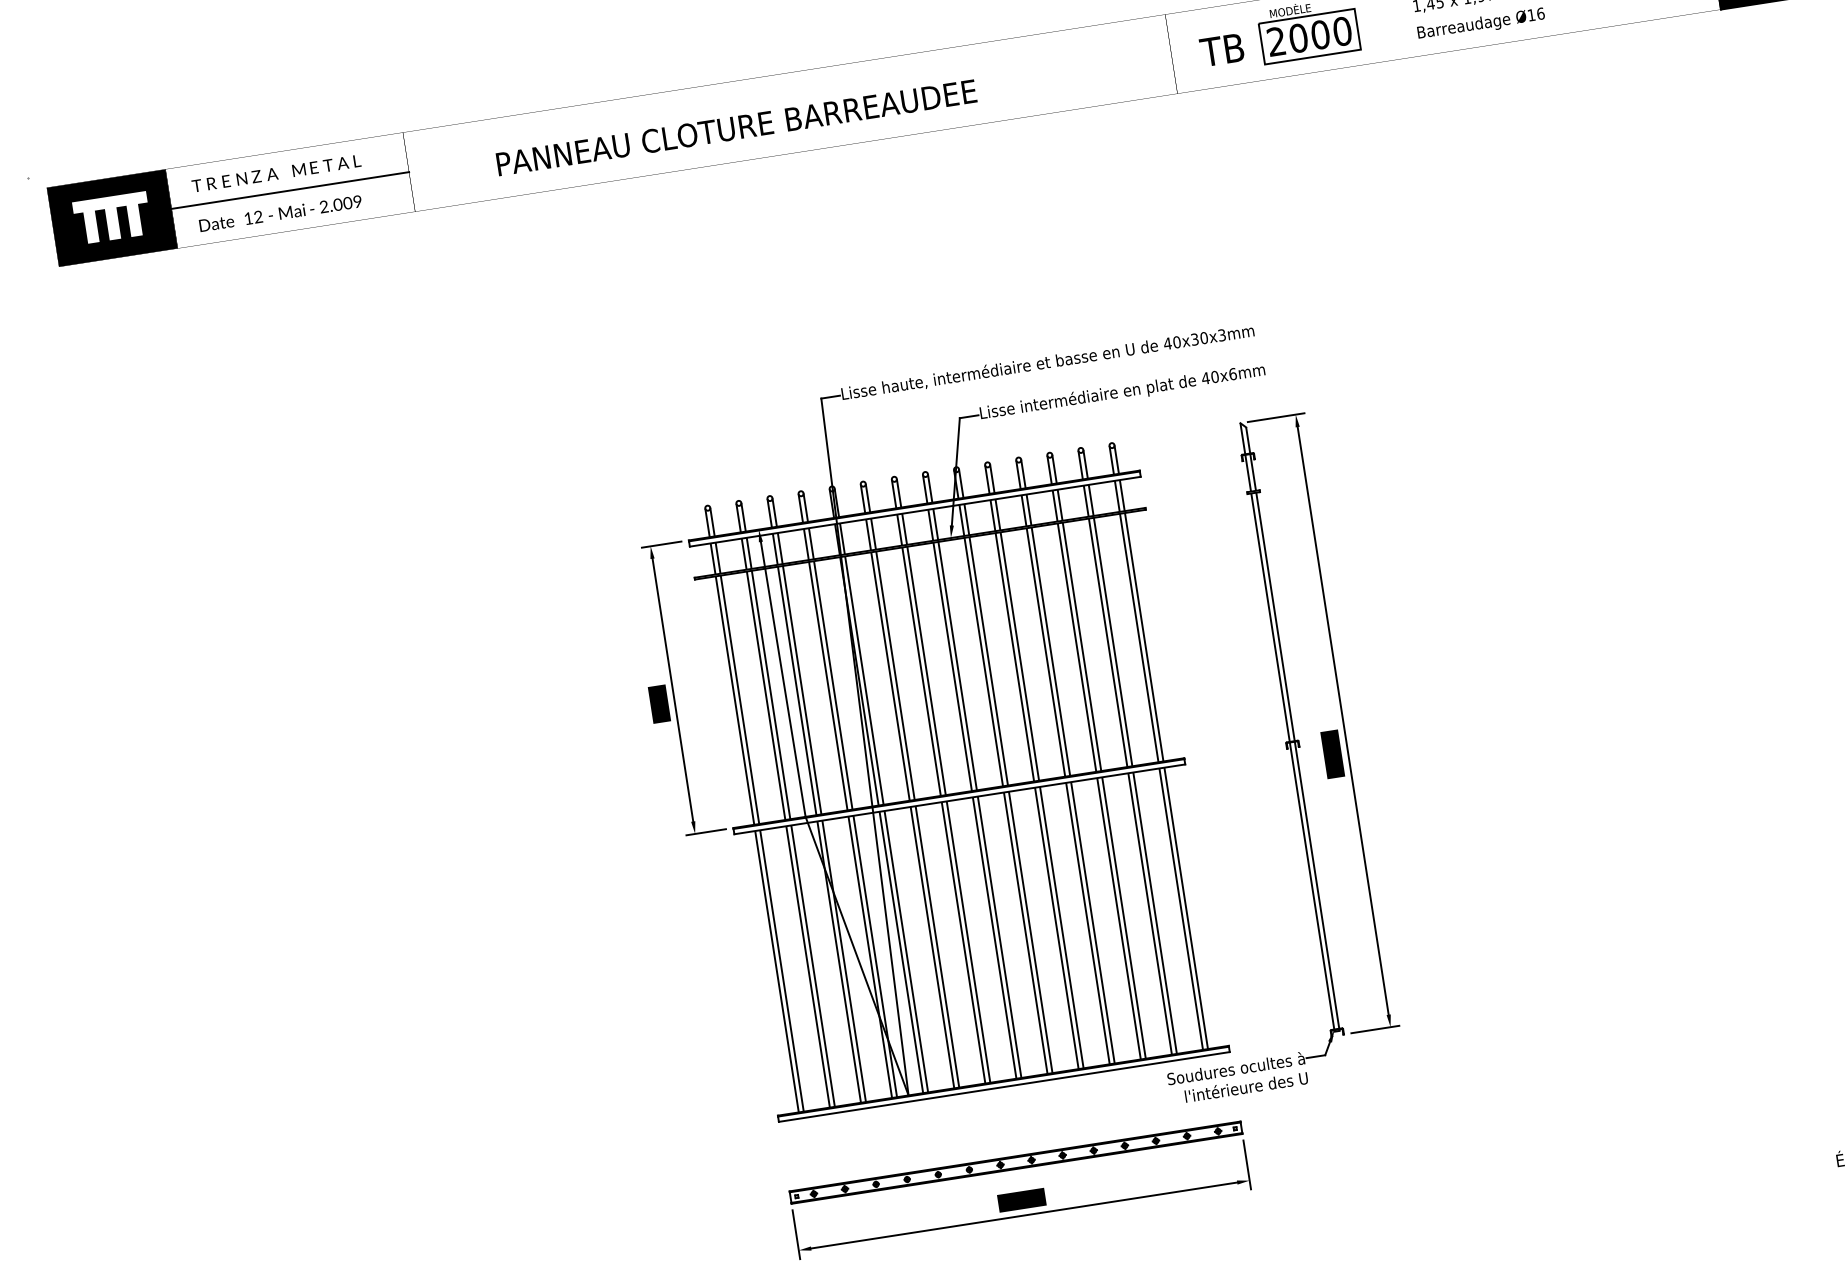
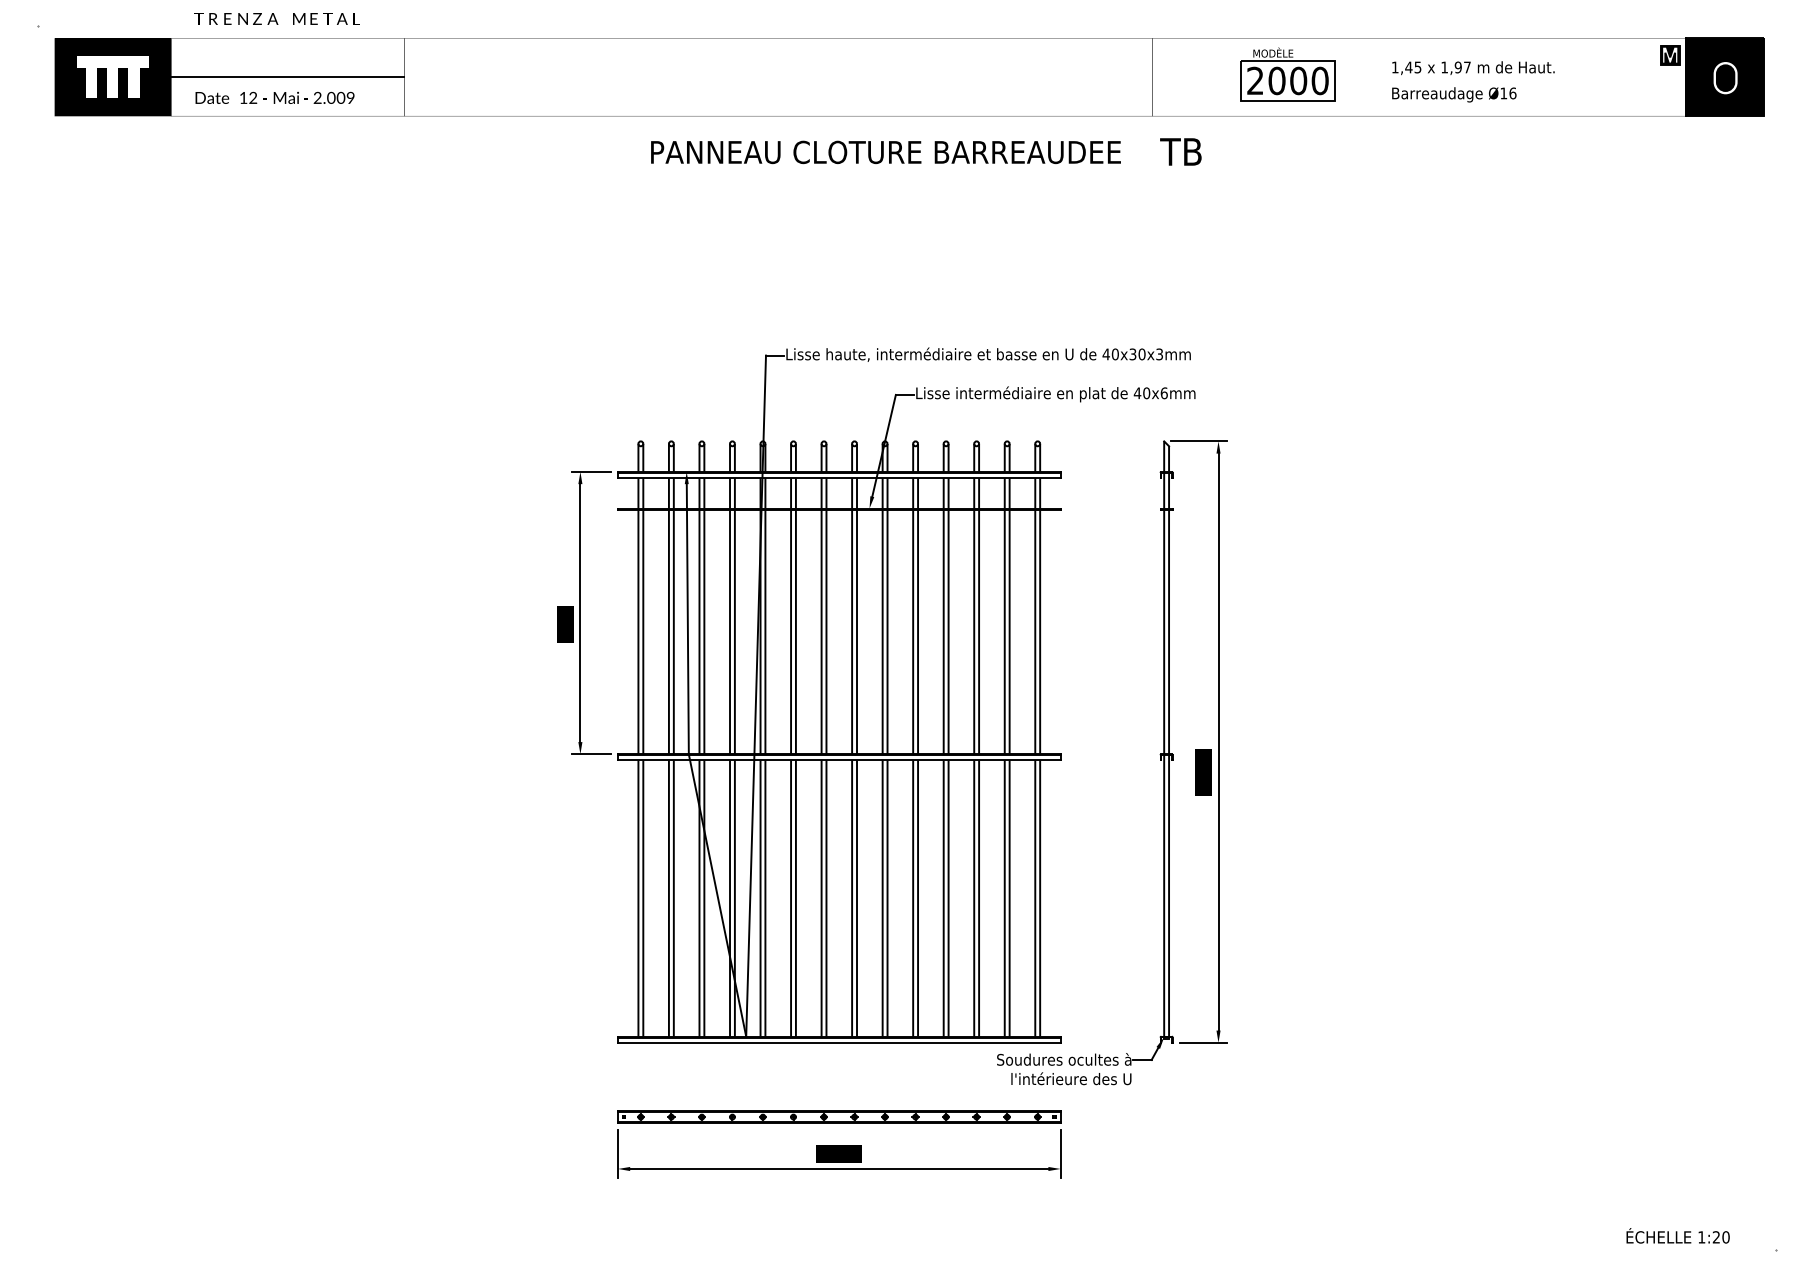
text: (1221, 49) -> (1180, 151), moved
text: (736, 127) -> (885, 152), moved
text: (275, 173) -> (276, 18), moved

